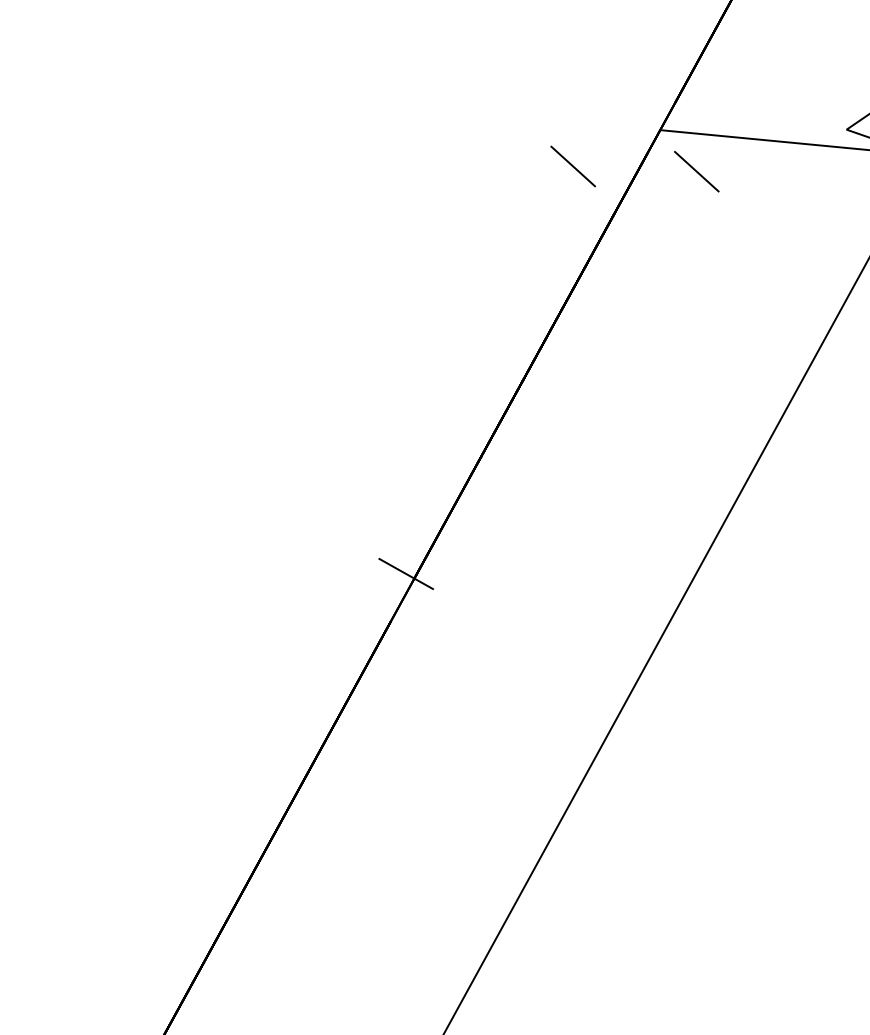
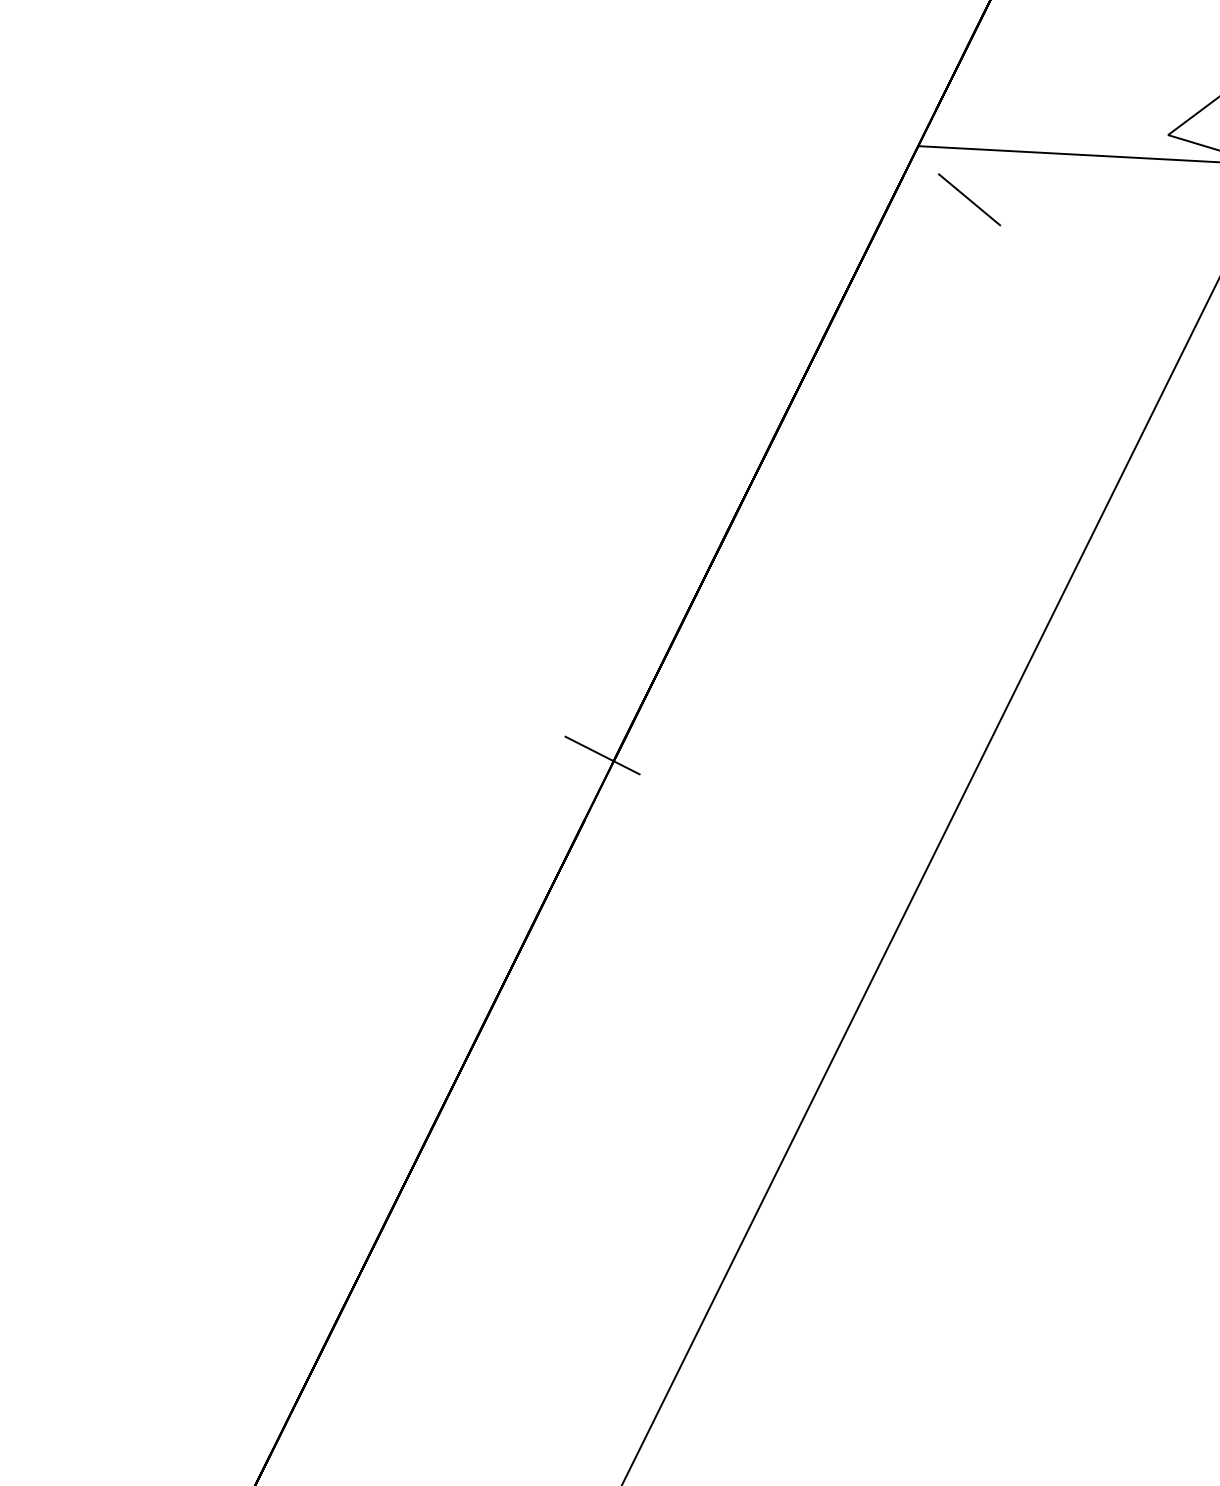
line: (573, 166) -> (803, 199), removed

